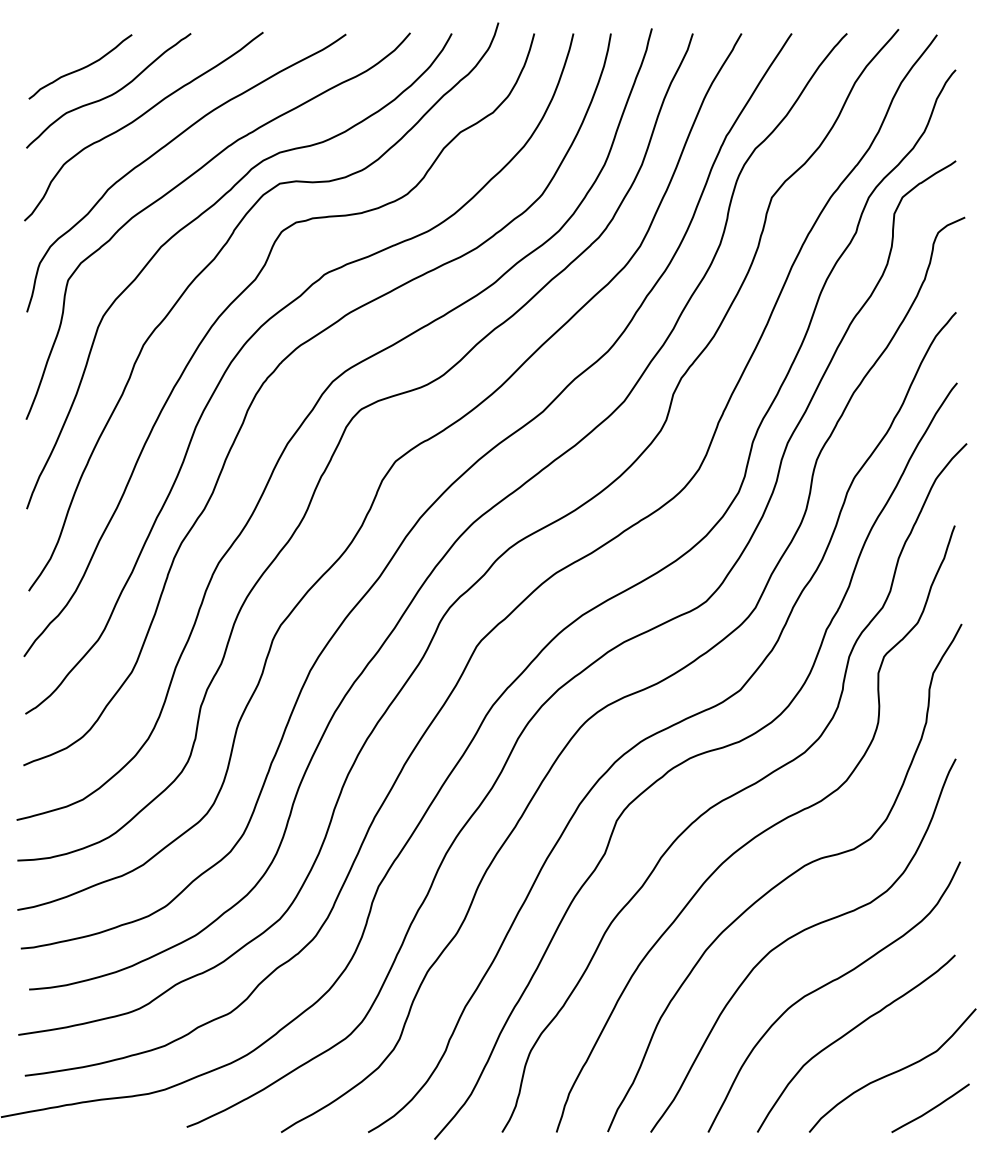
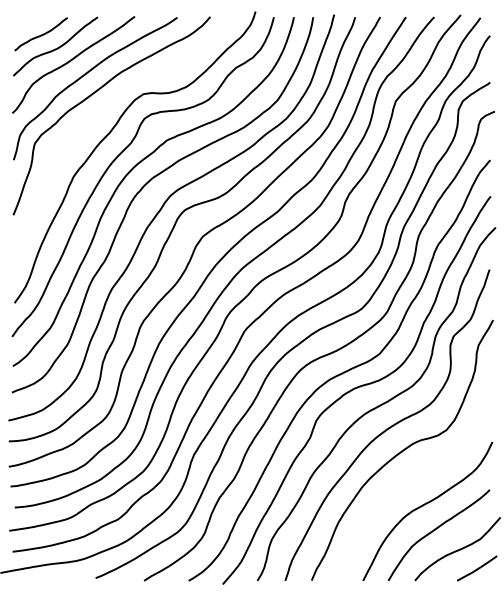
curve: (196, 221) -> (100, 113), removed
curve: (796, 936) -> (408, 480), removed

